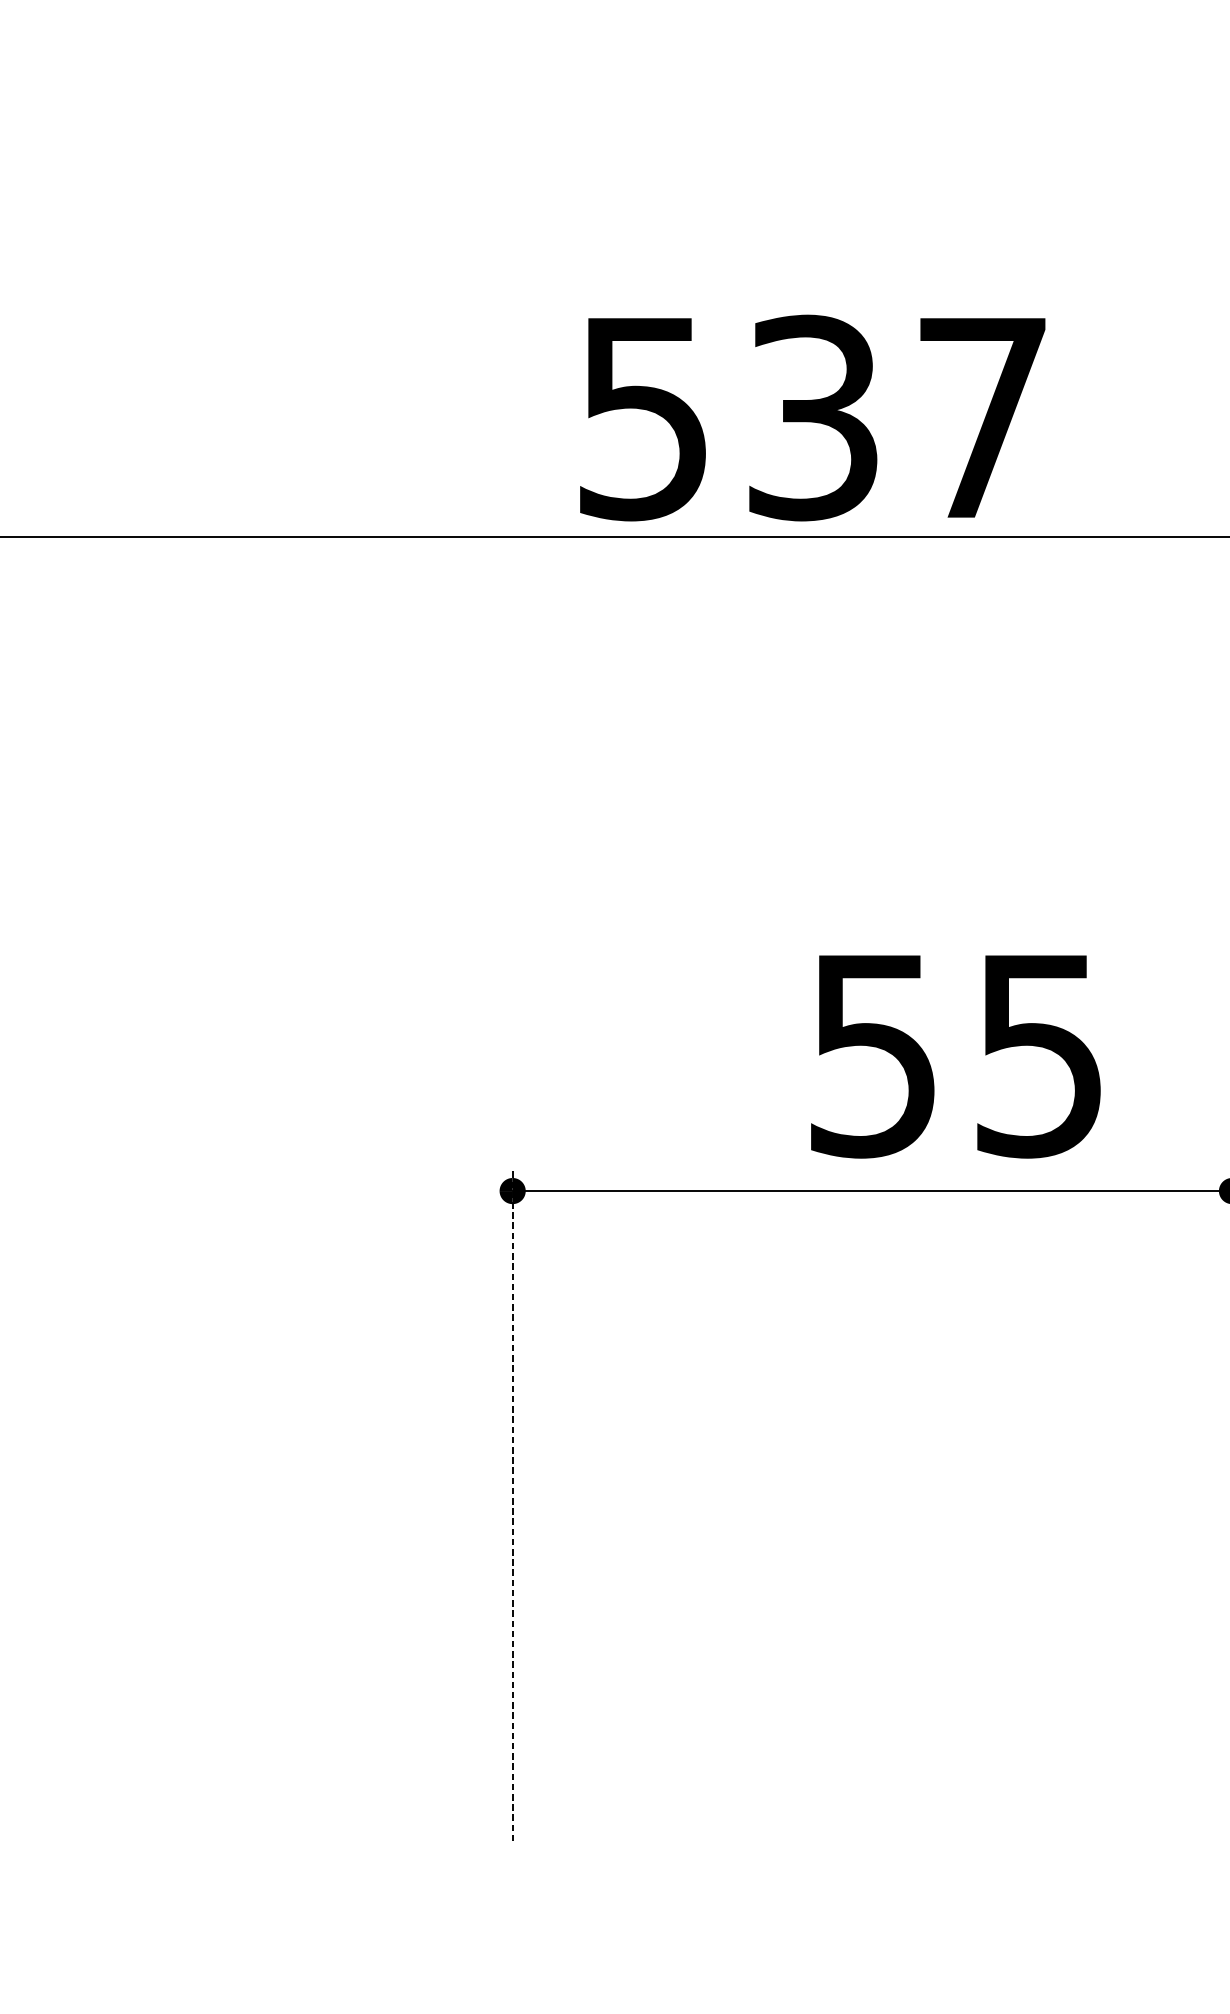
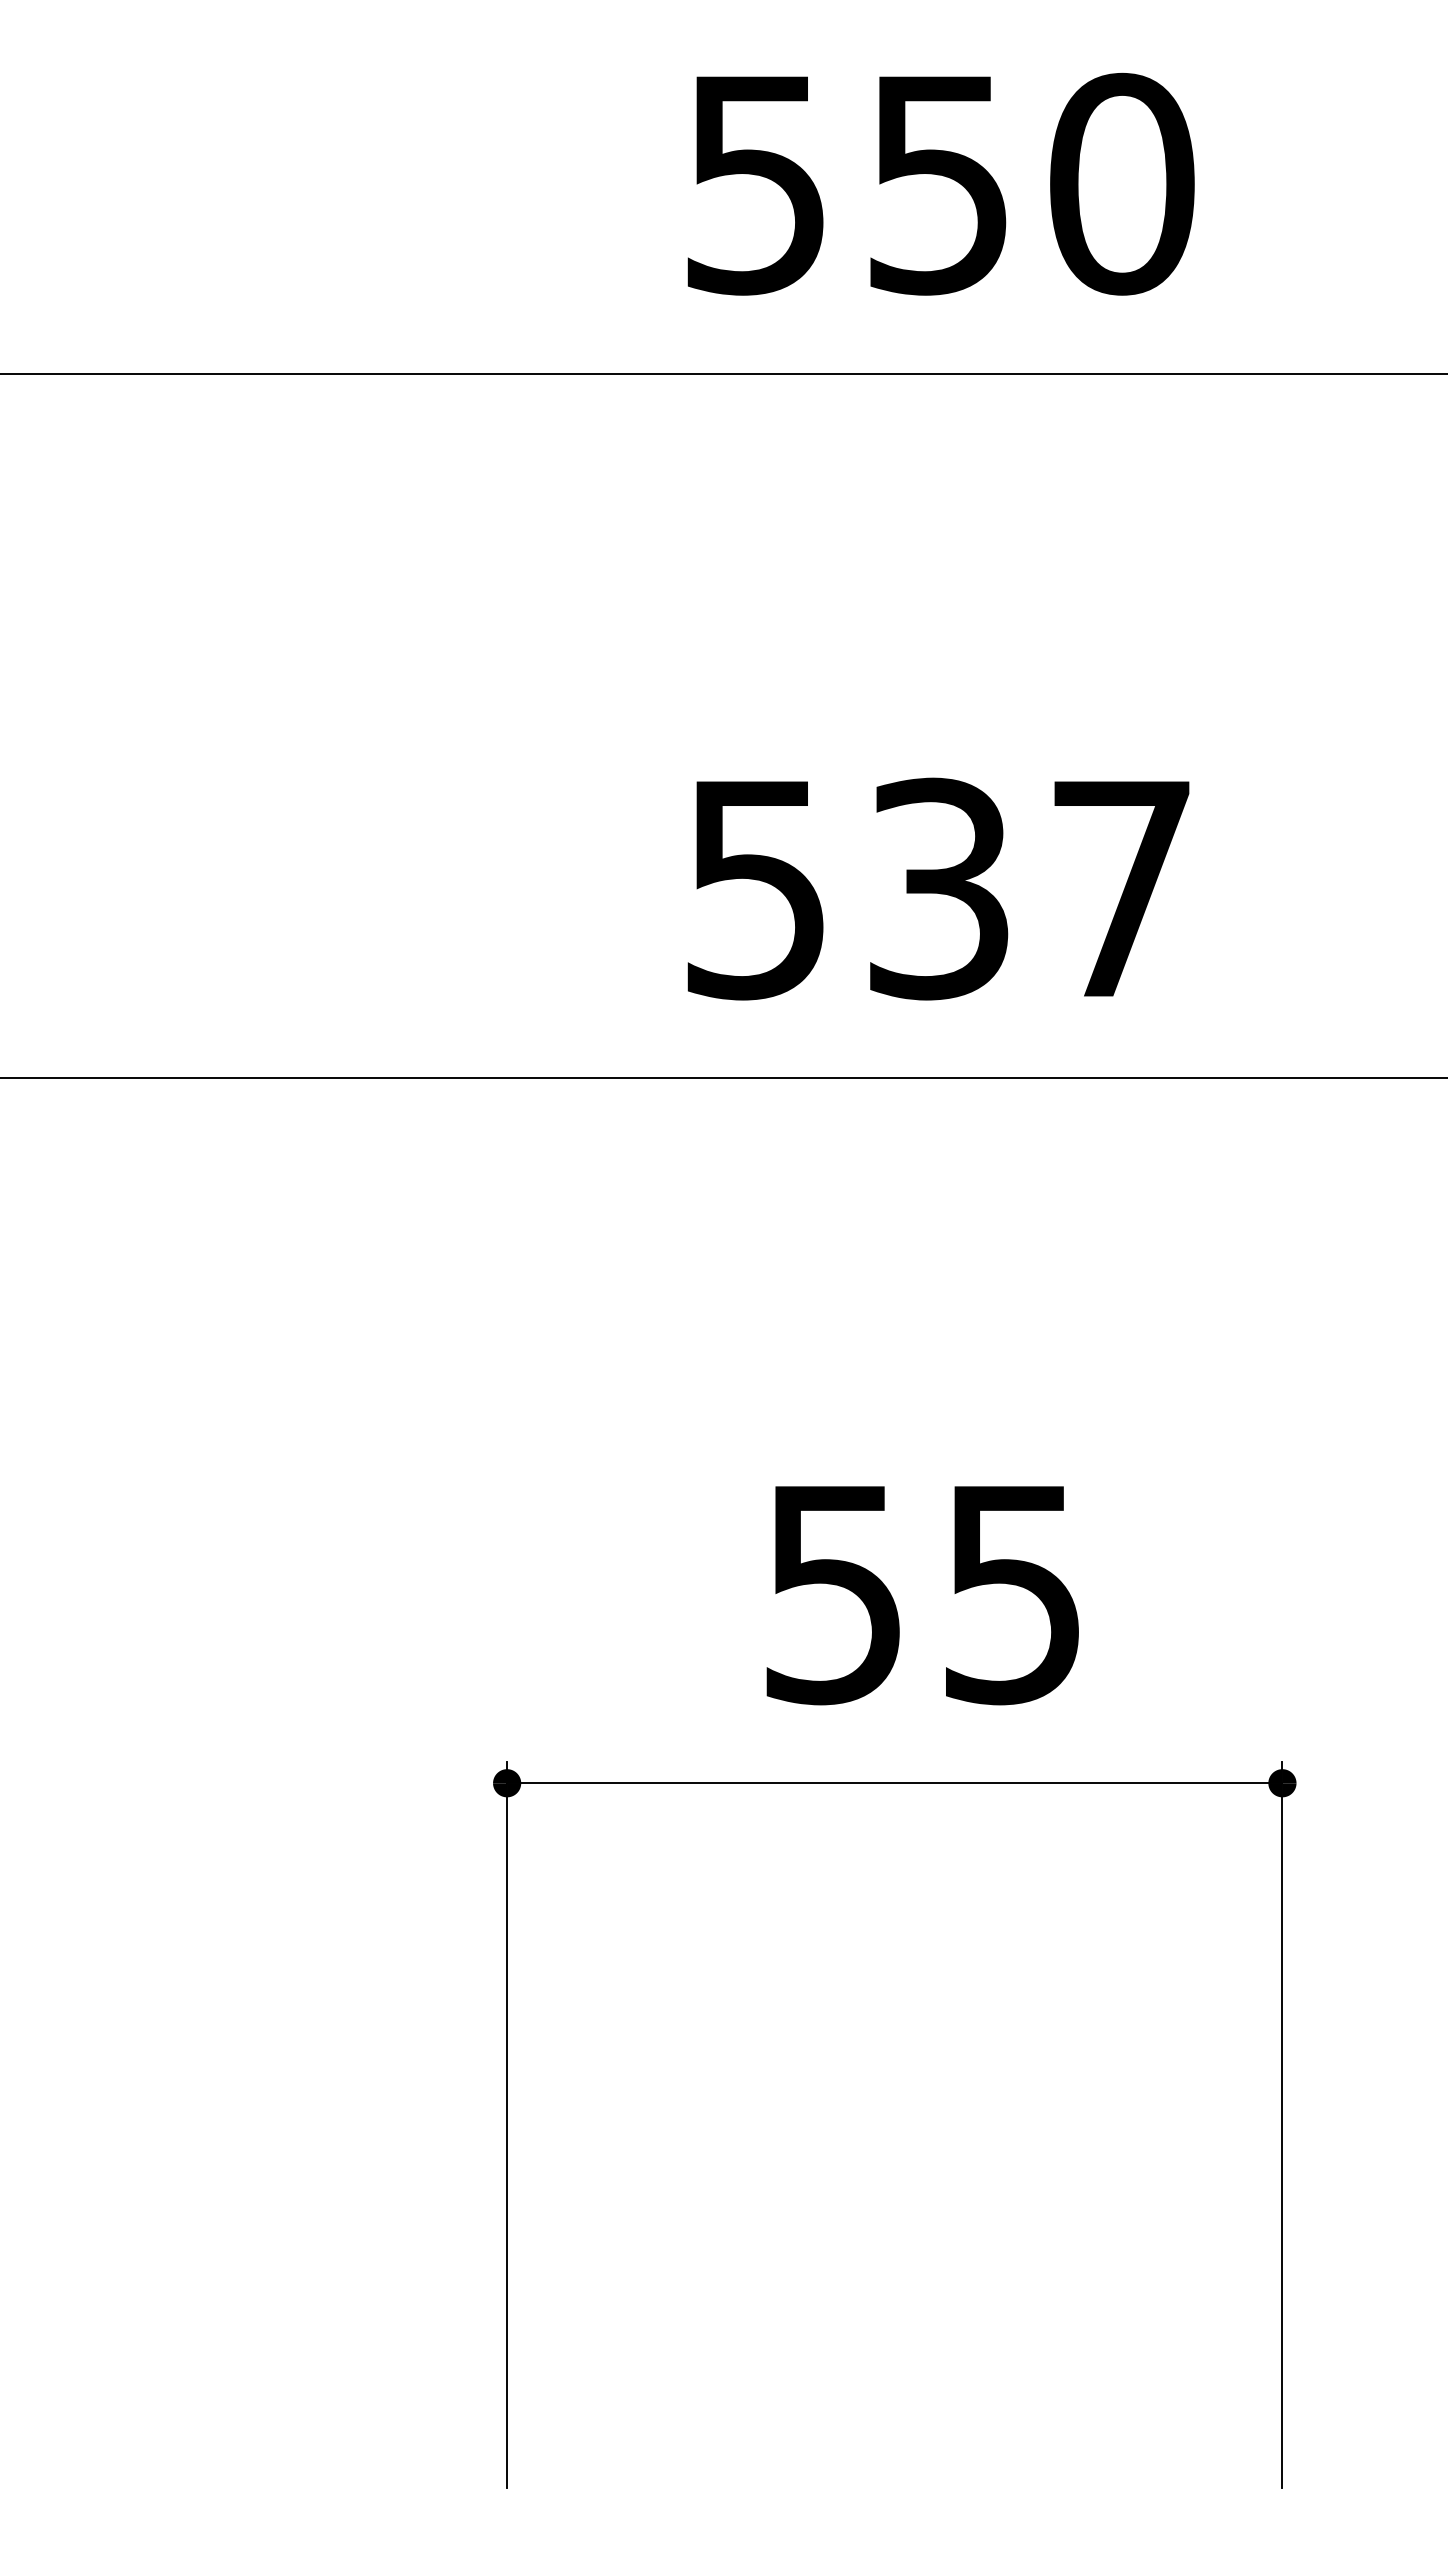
text: (812, 417) -> (938, 888), moved
text: (955, 1056) -> (922, 1595), moved
line: (513, 1508) -> (507, 2125), dashed -> solid

